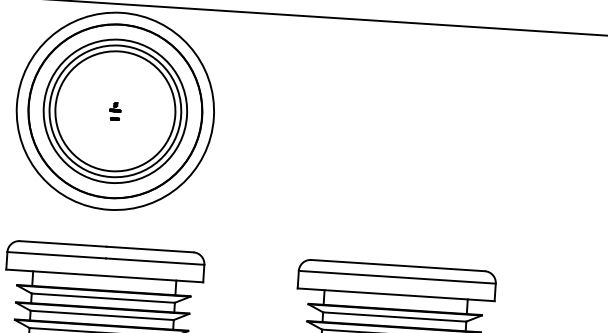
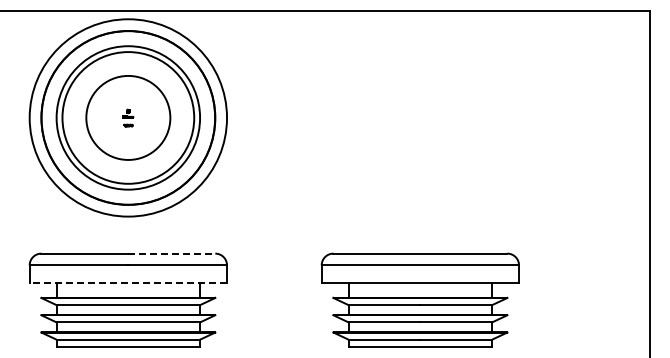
circle: (115, 110) -> (128, 117), size x0.7
line: (150, 249) -> (172, 253), solid -> dashed
line: (104, 275) -> (128, 282), solid -> dashed

